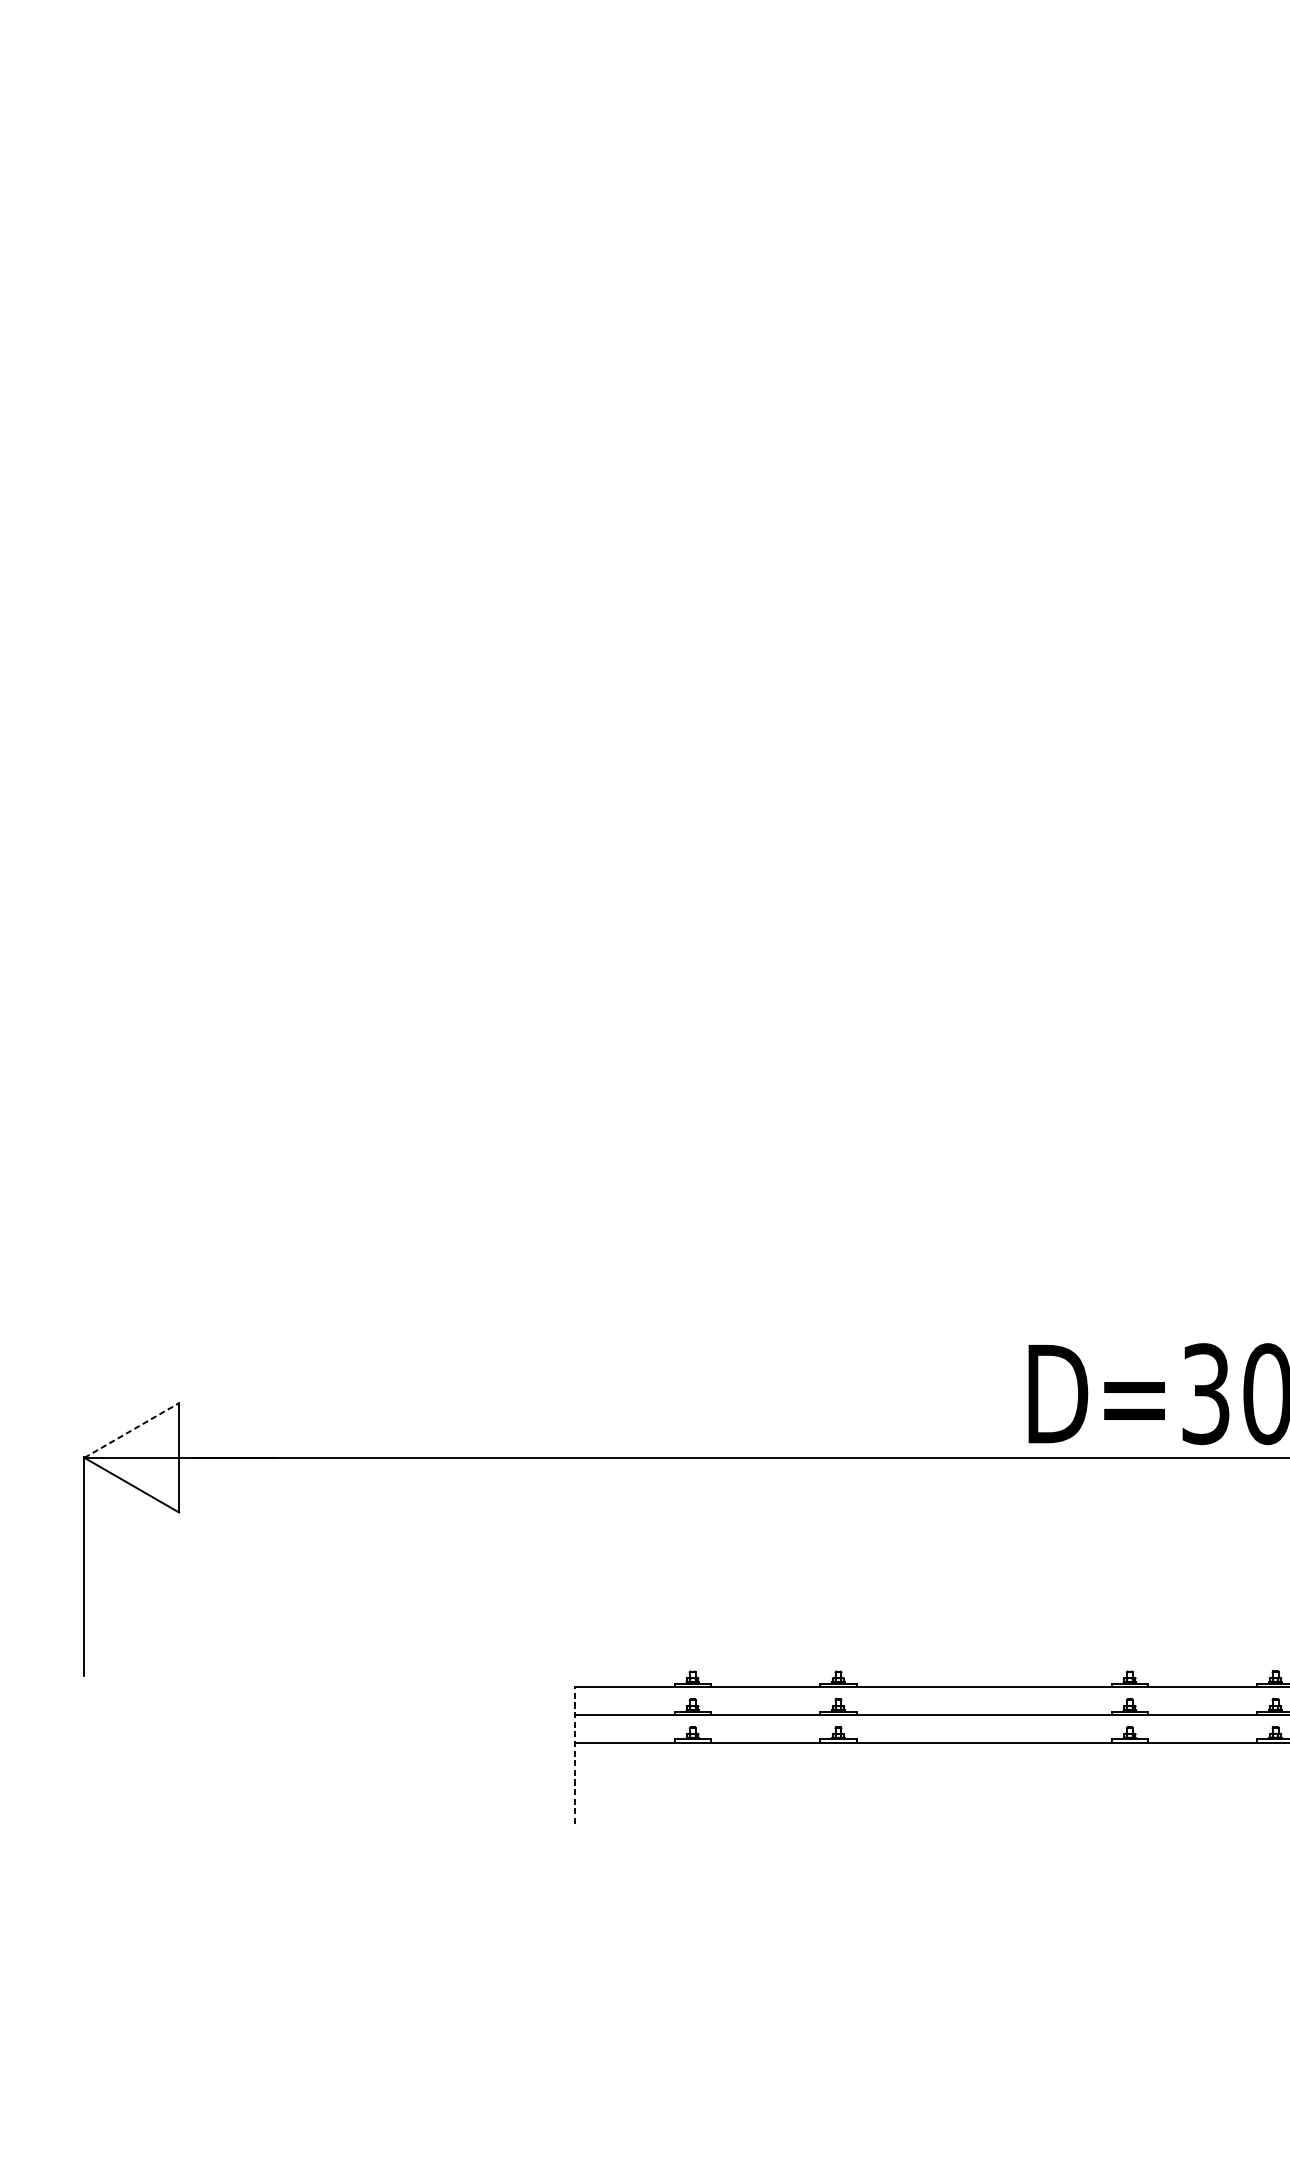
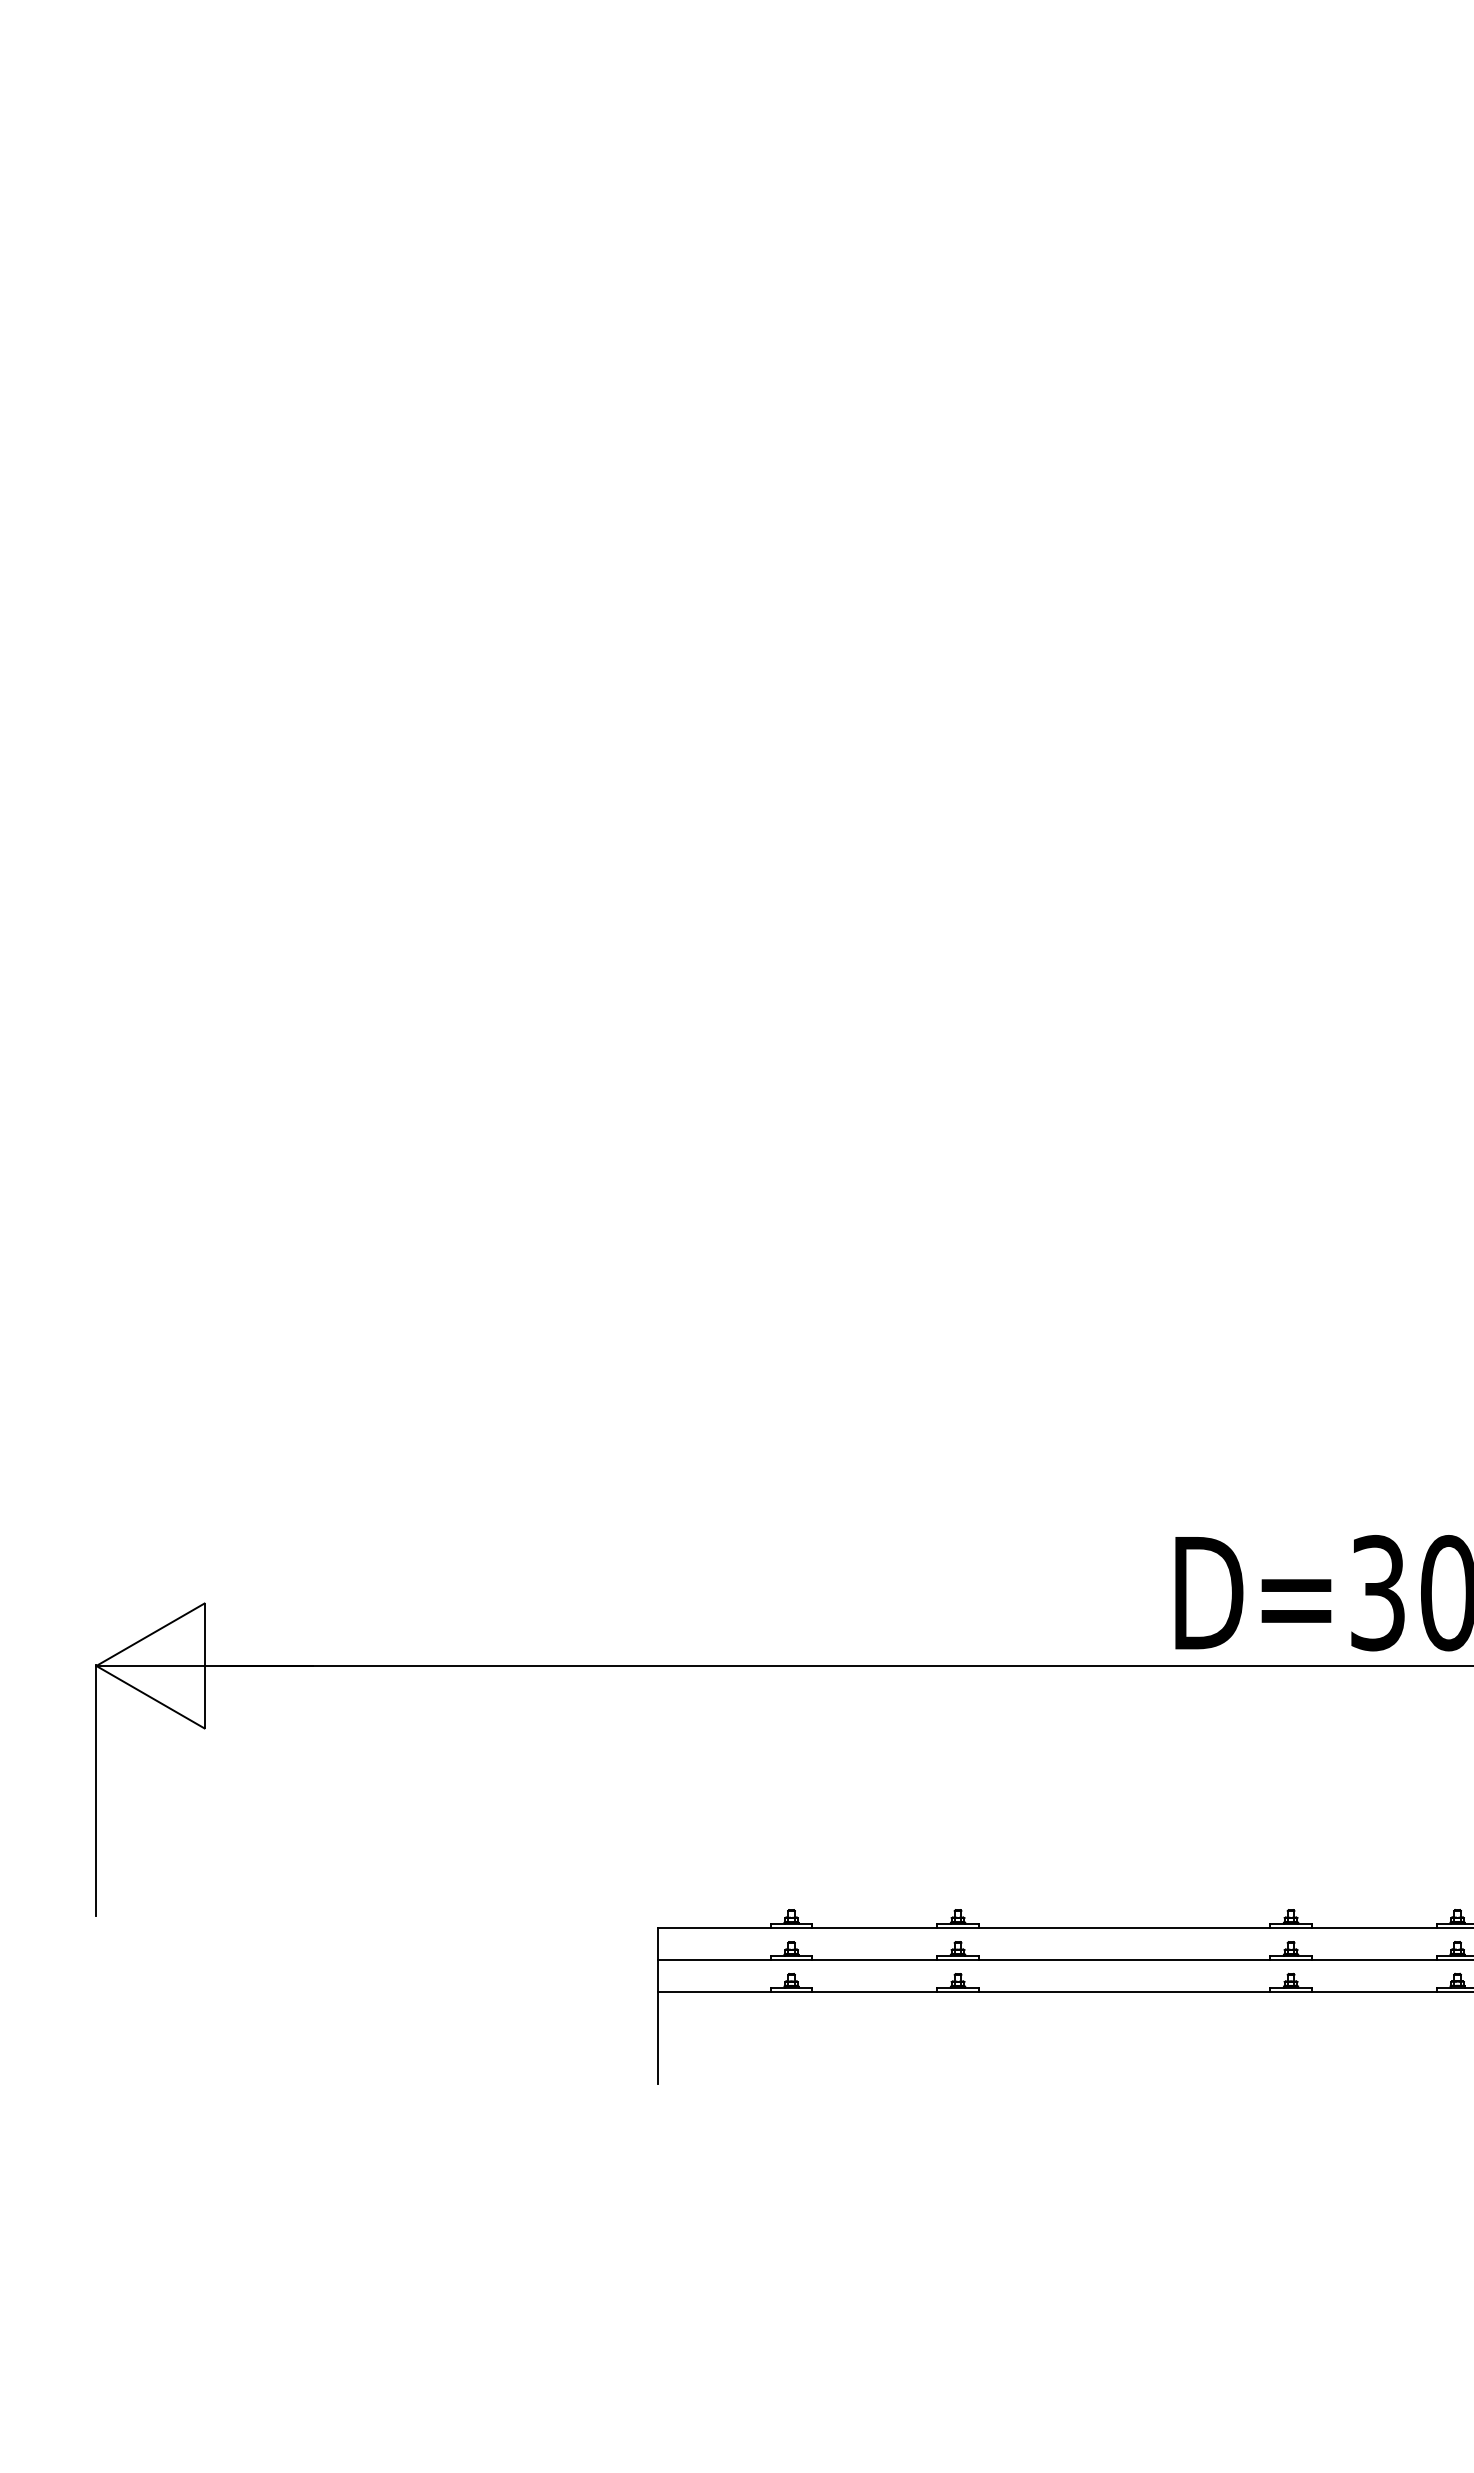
line: (131, 1430) -> (150, 1634), dashed -> solid
line: (575, 1754) -> (657, 2005), dashed -> solid

